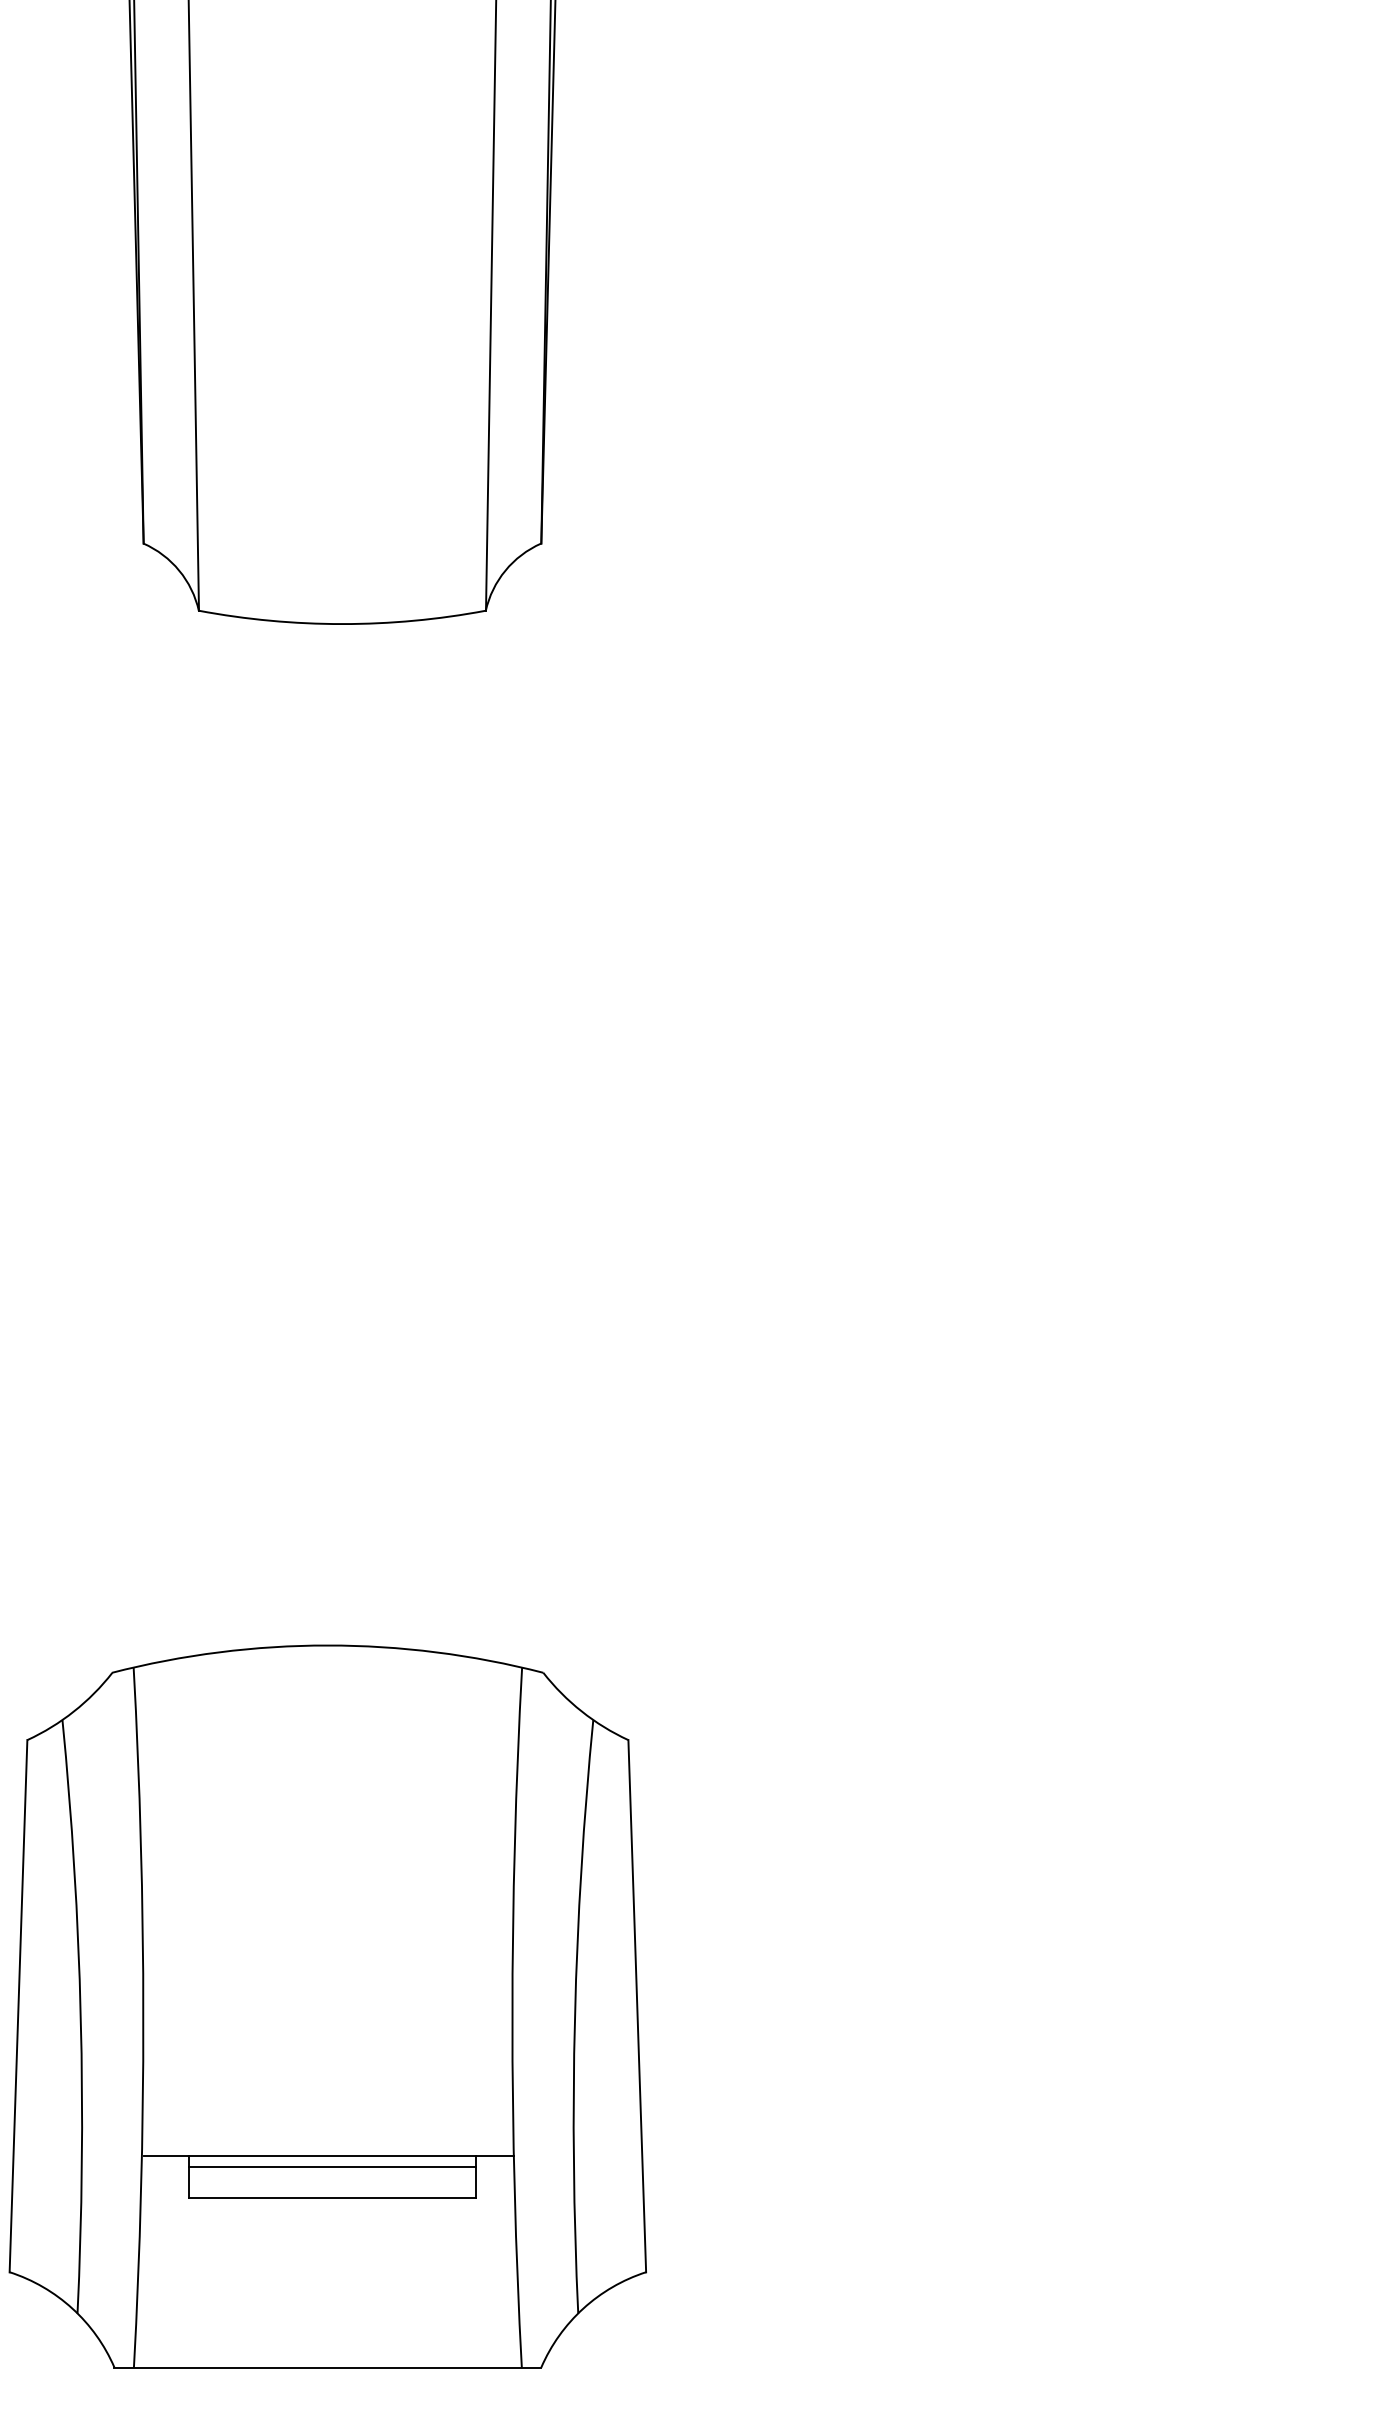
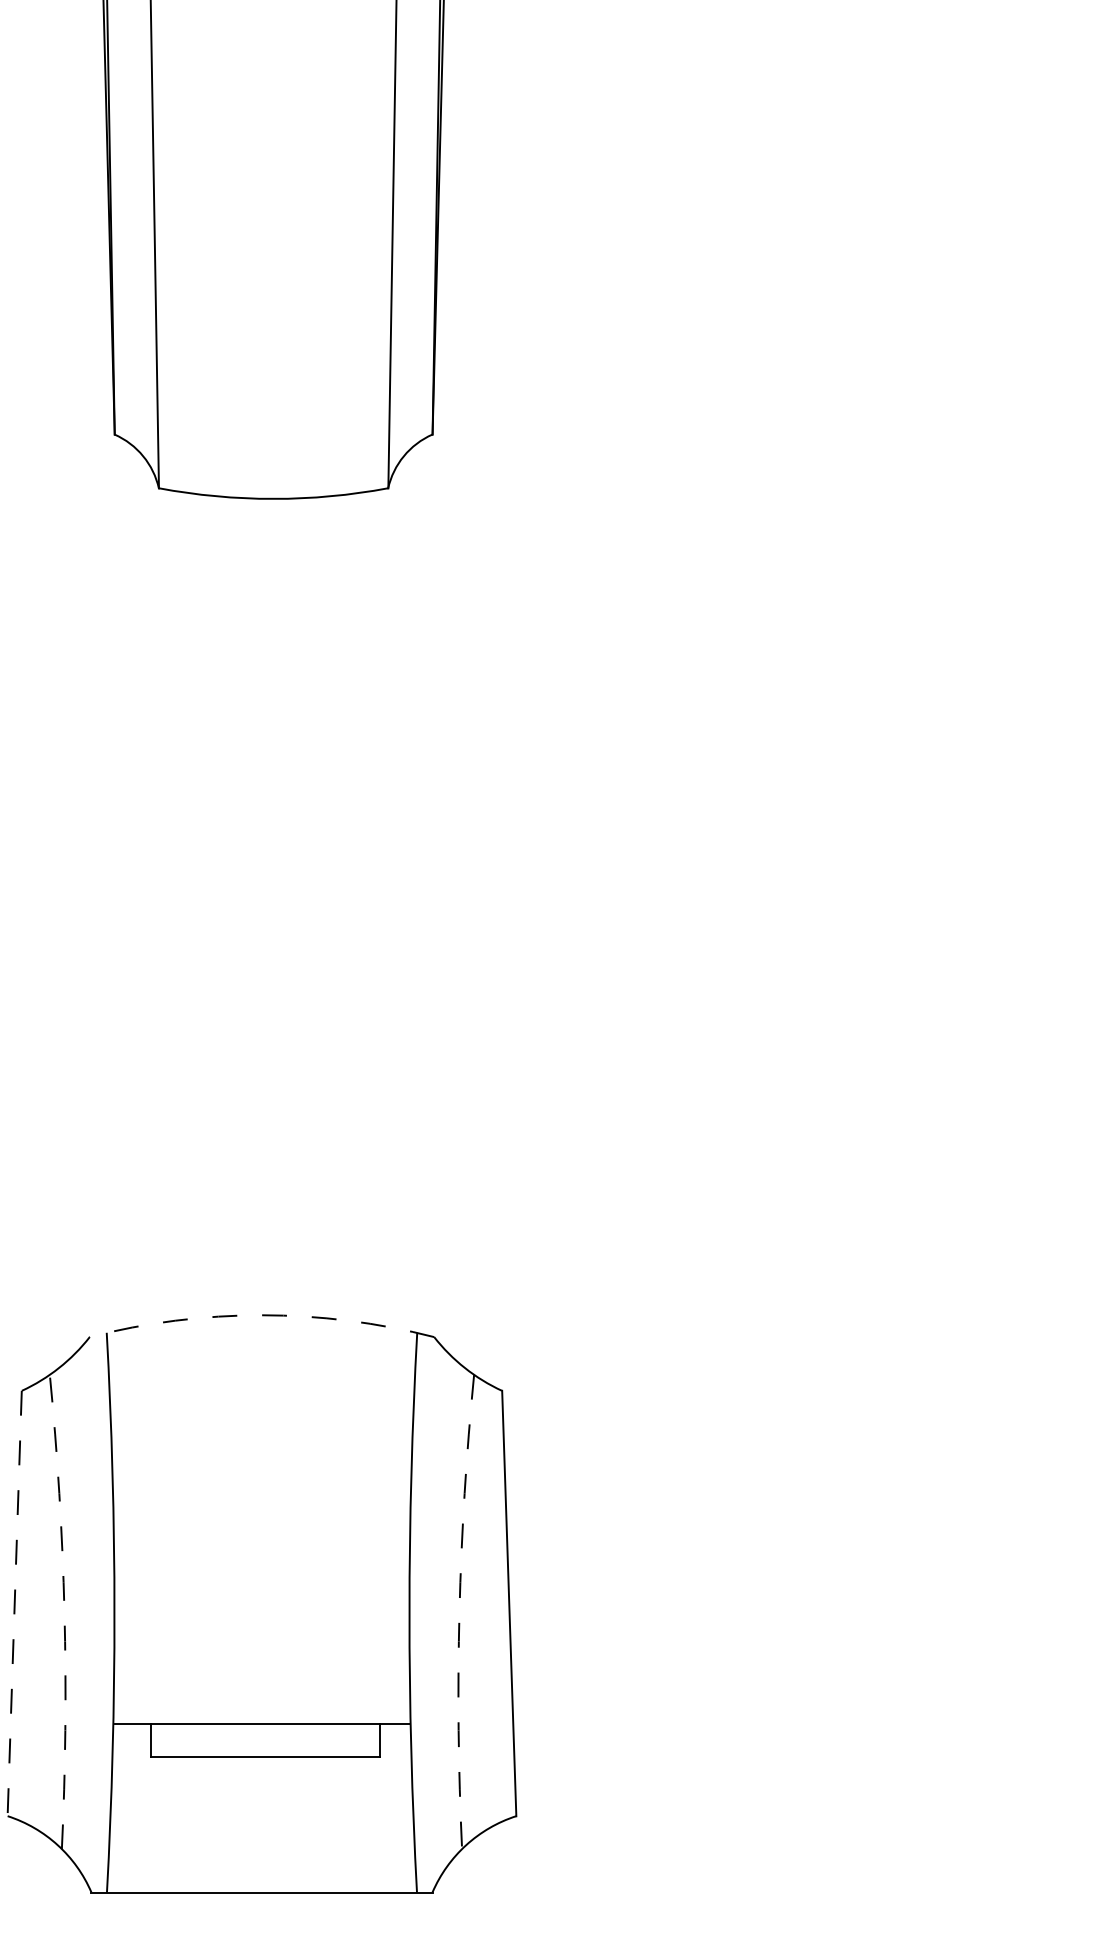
arc: (327, 1645) -> (261, 1315), solid -> dashed
line: (18, 2006) -> (14, 1603), solid -> dashed
arc: (80, 2016) -> (64, 1611), solid -> dashed
arc: (575, 2016) -> (459, 1611), solid -> dashed
line: (332, 2166) -> (265, 1731), removed

